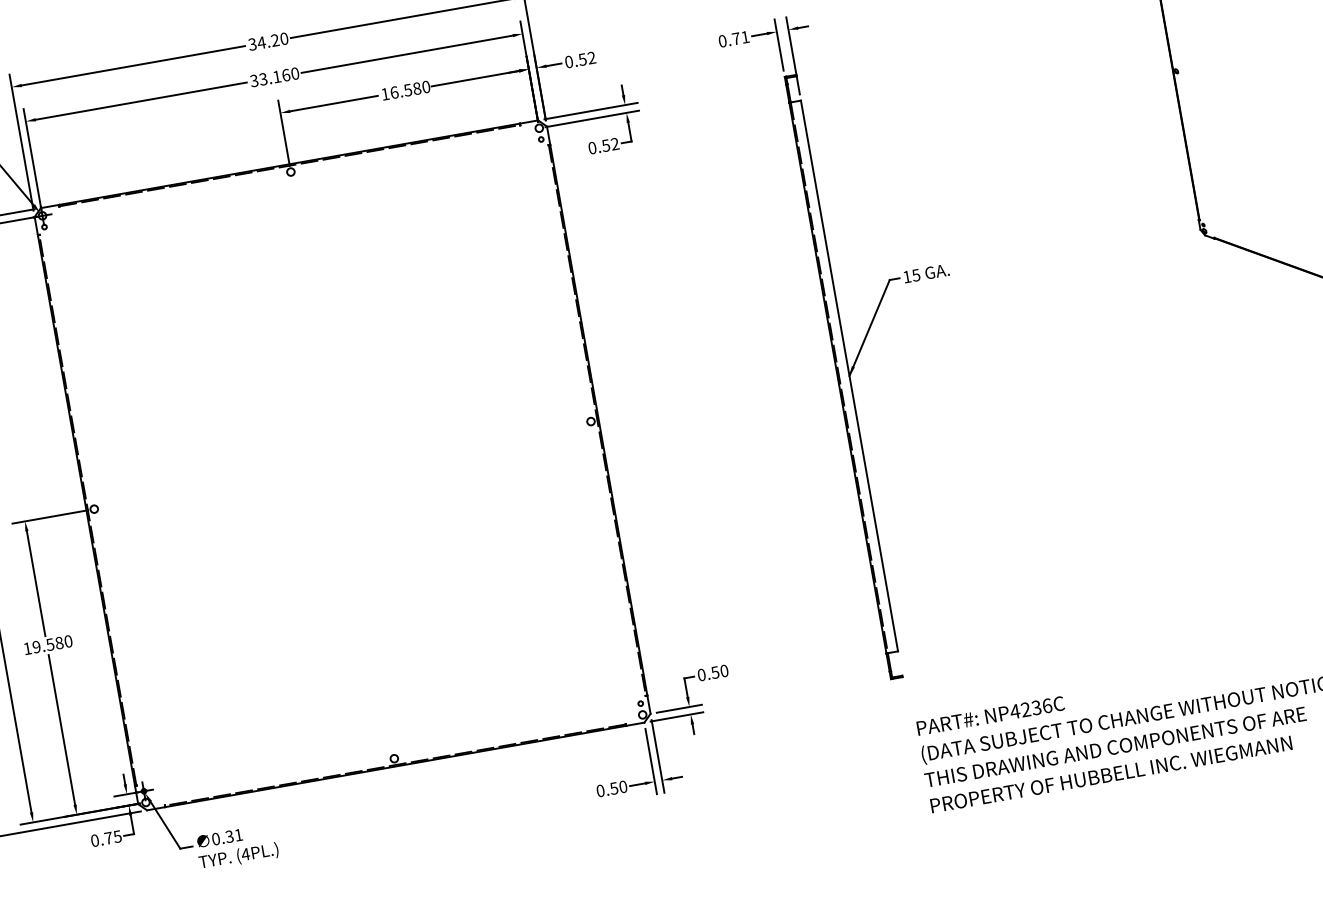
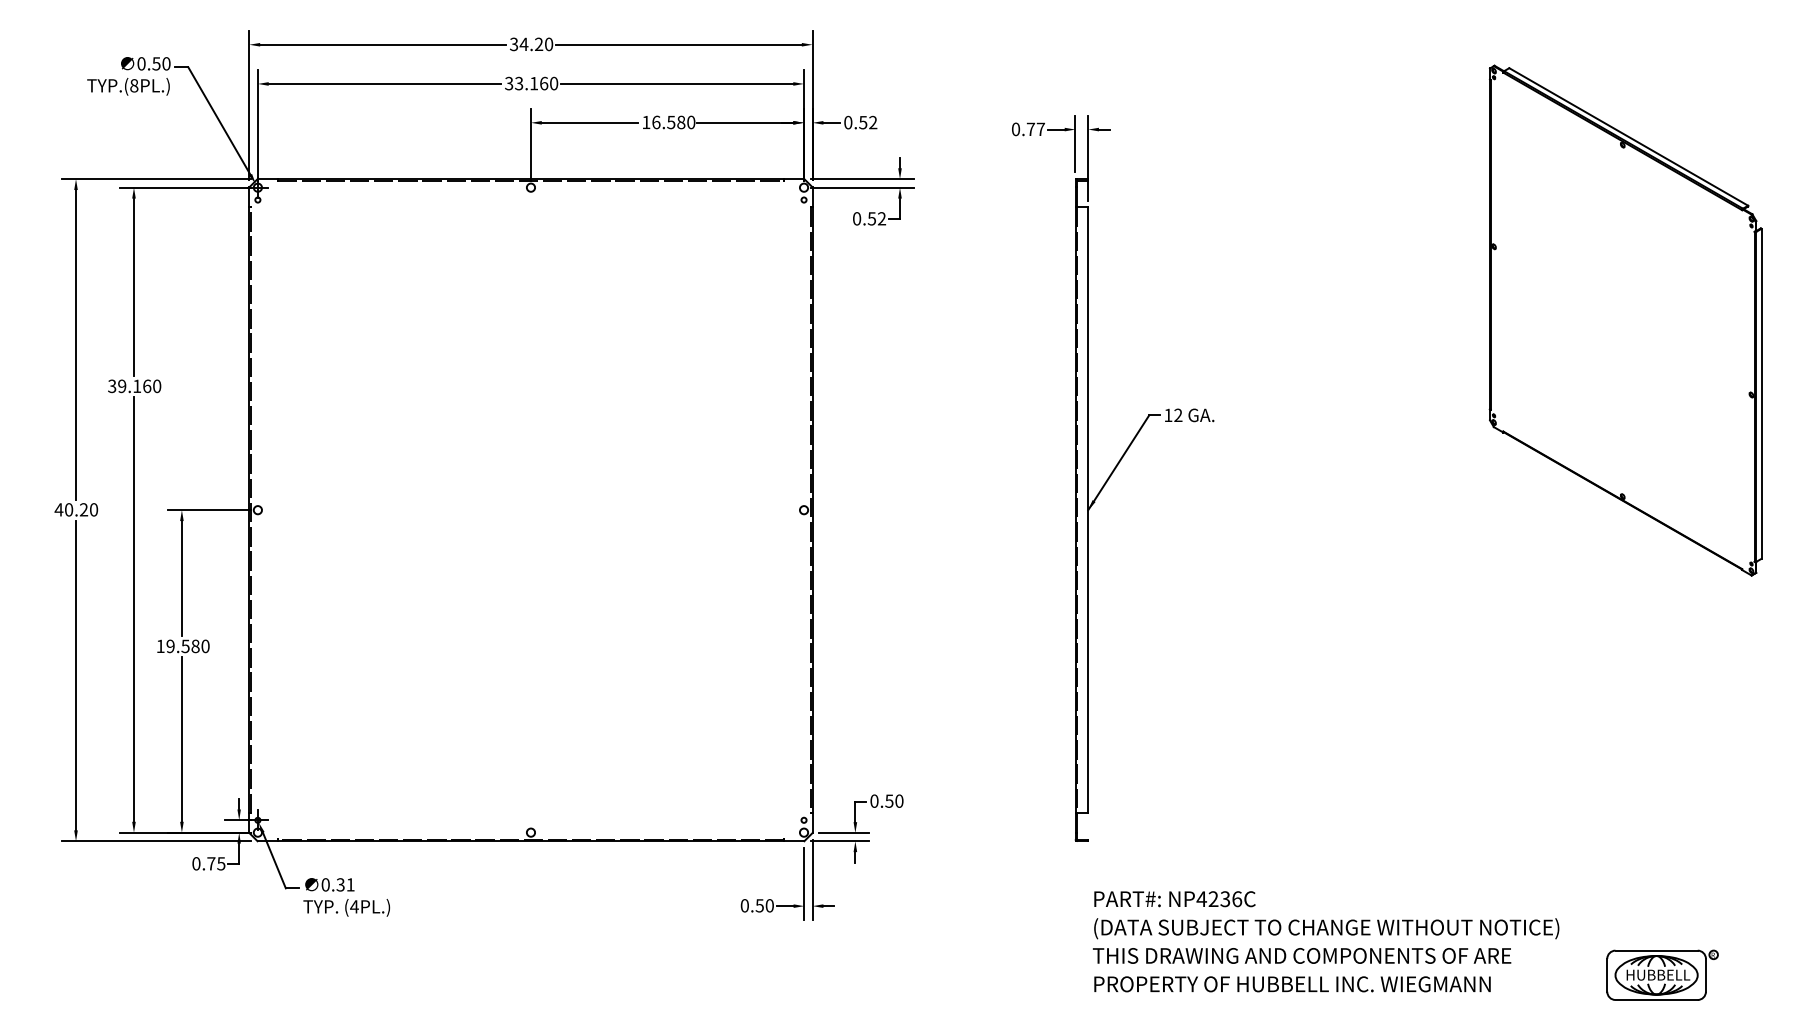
text: (744, 36) -> (1040, 128), 0.71 -> 0.77
text: (916, 275) -> (1178, 415), 15 -> 12

